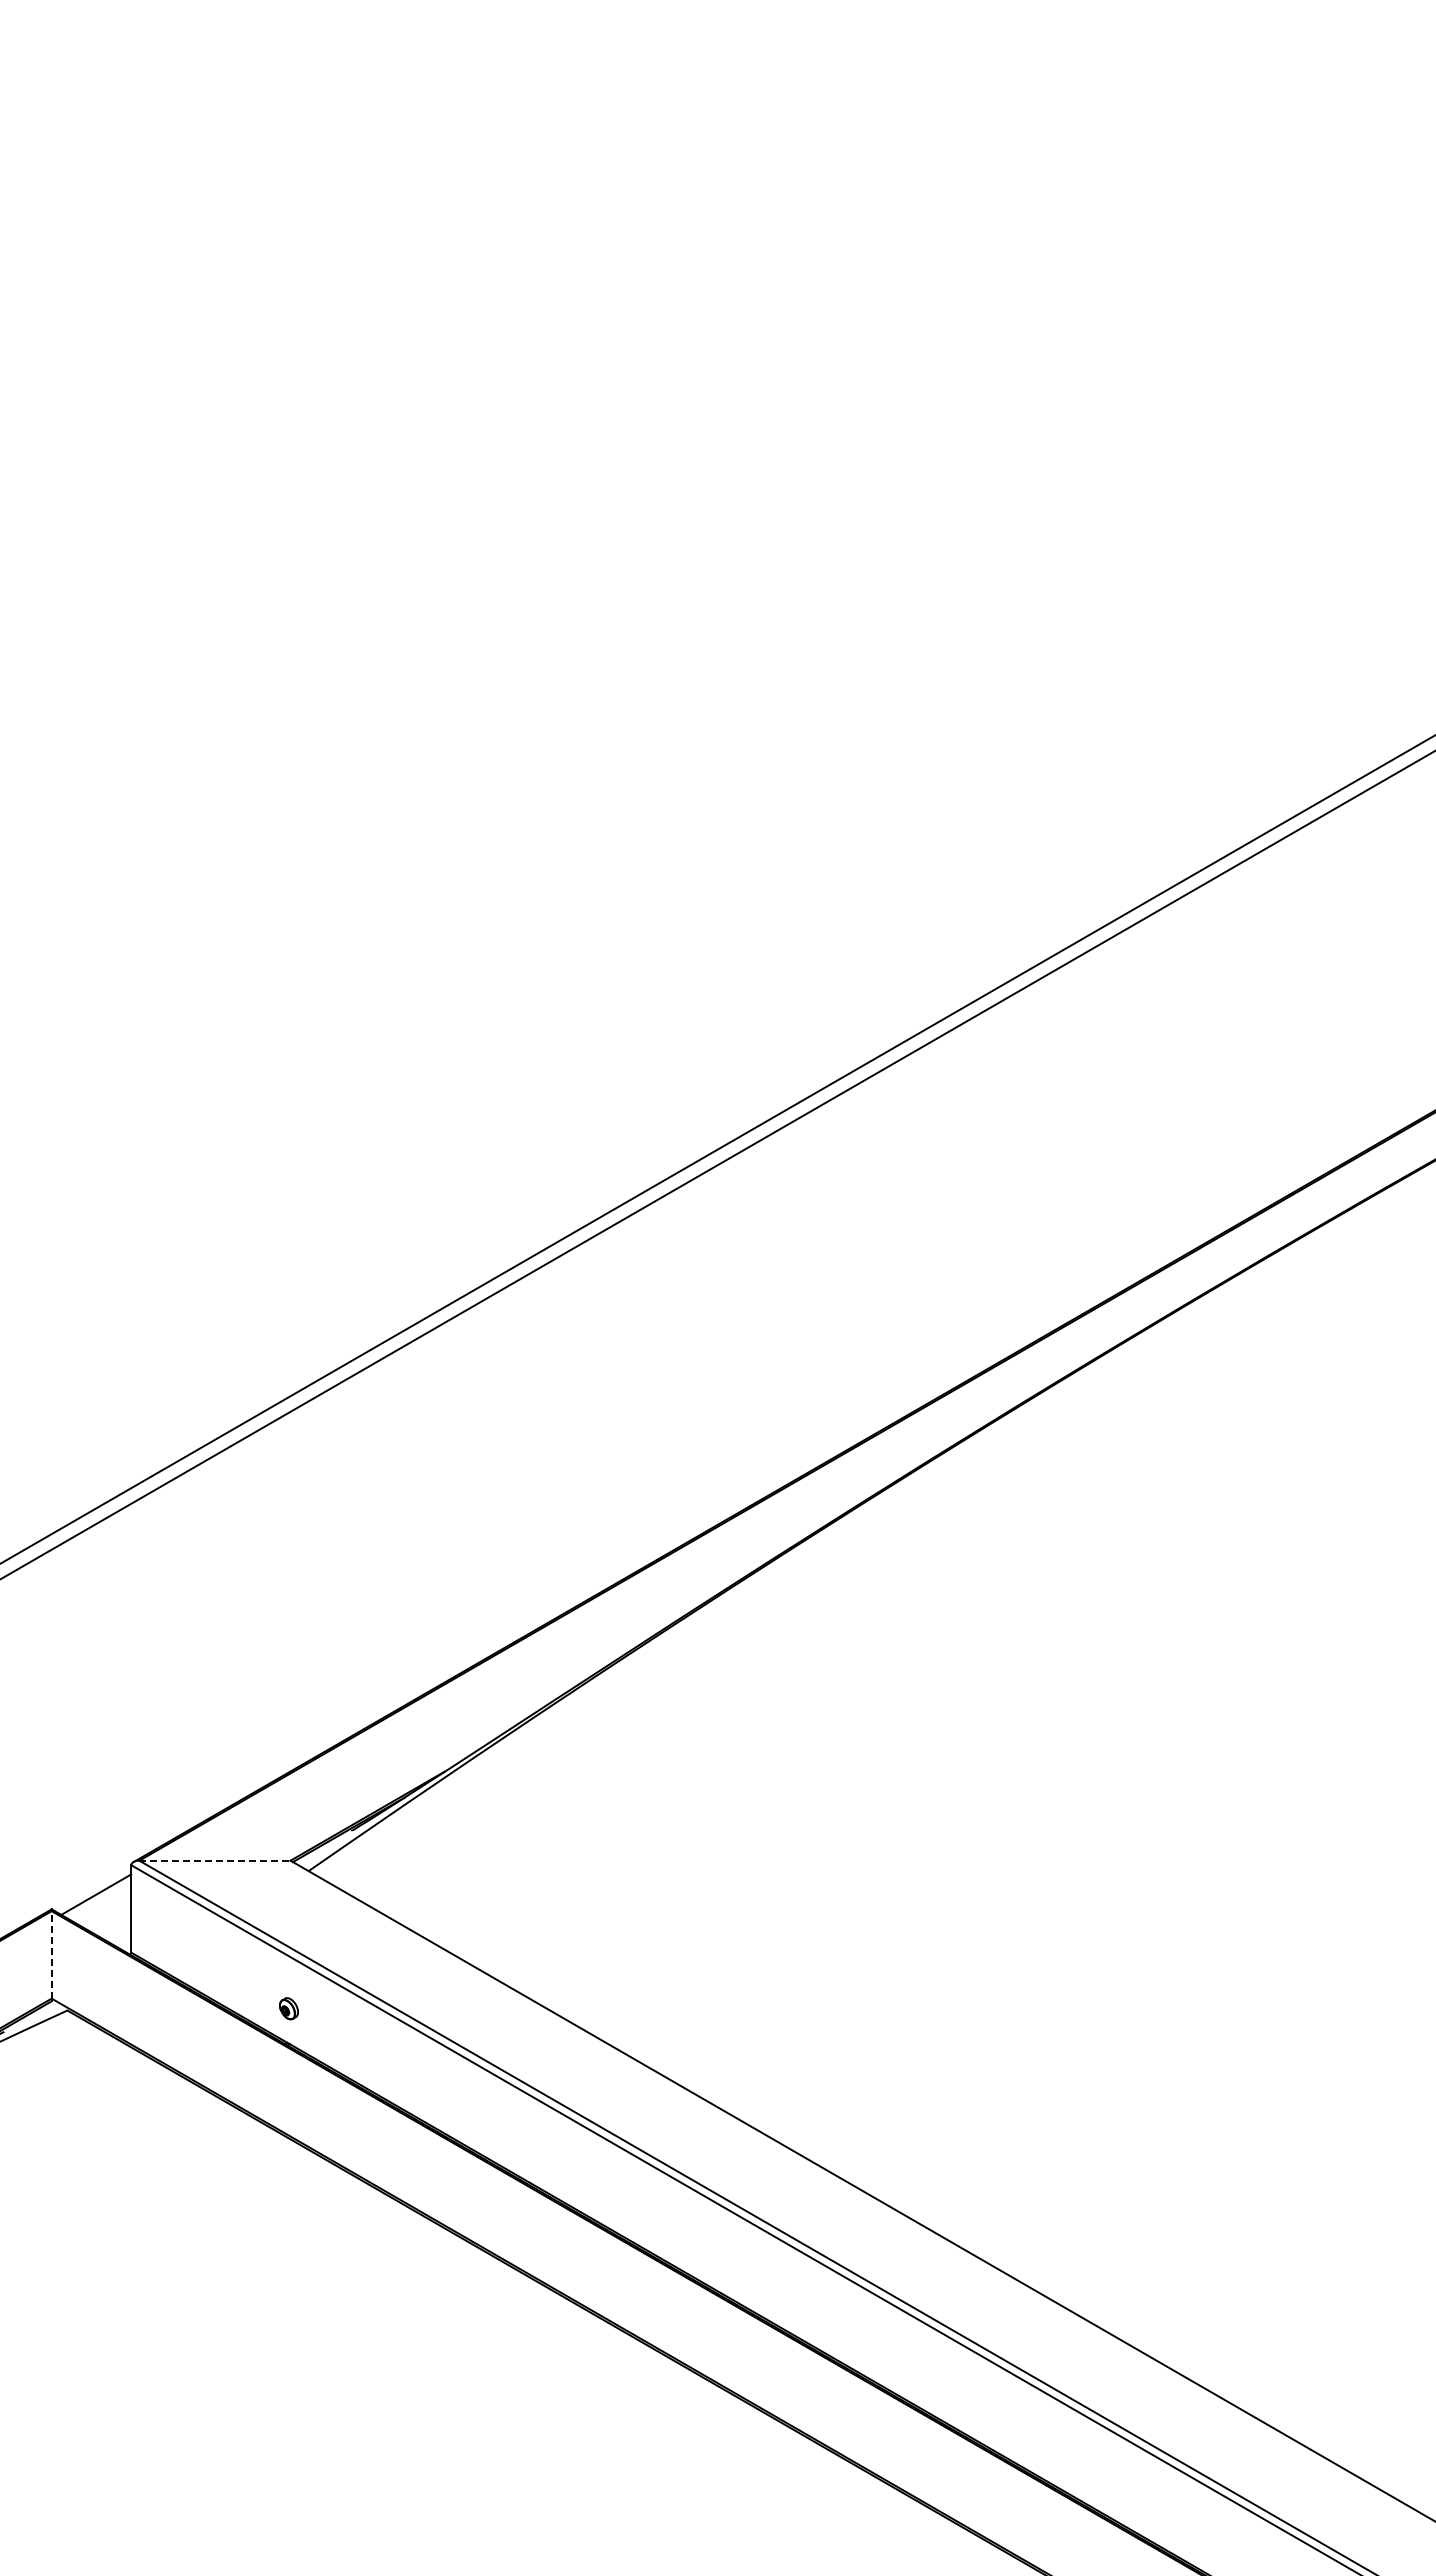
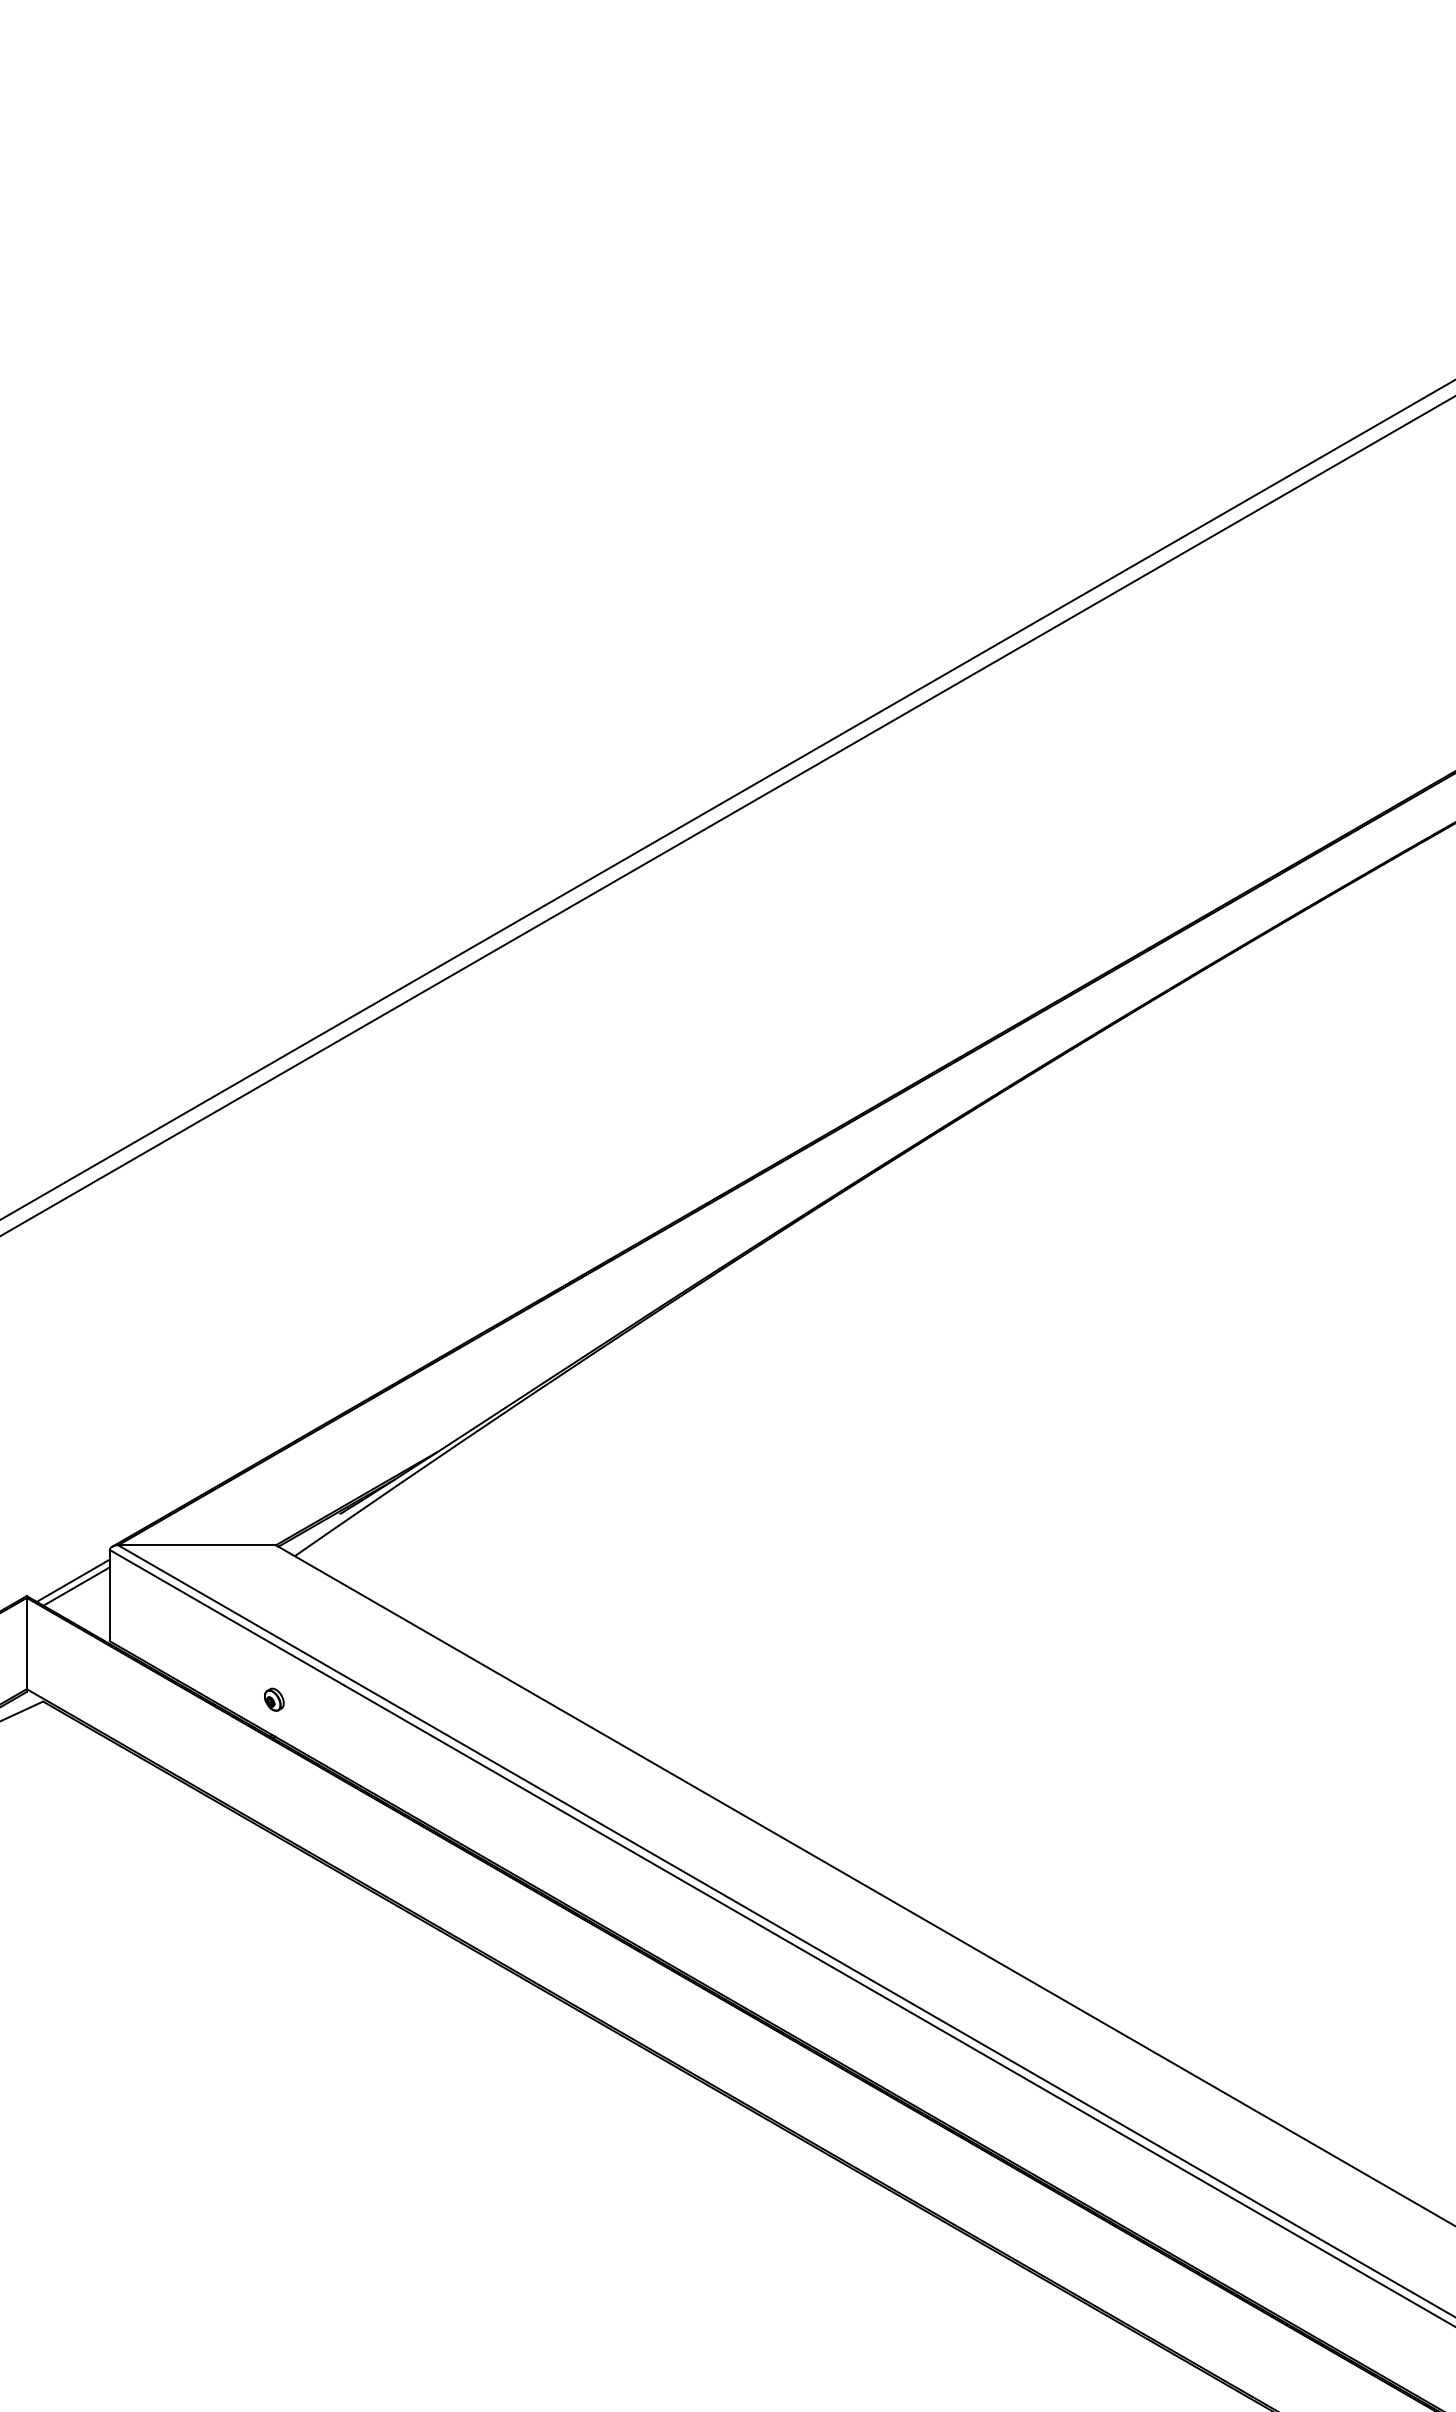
line: (214, 1860) -> (196, 1545), dashed -> solid
line: (99, 1899) -> (76, 1585), added
line: (51, 1954) -> (26, 1643), dashed -> solid

